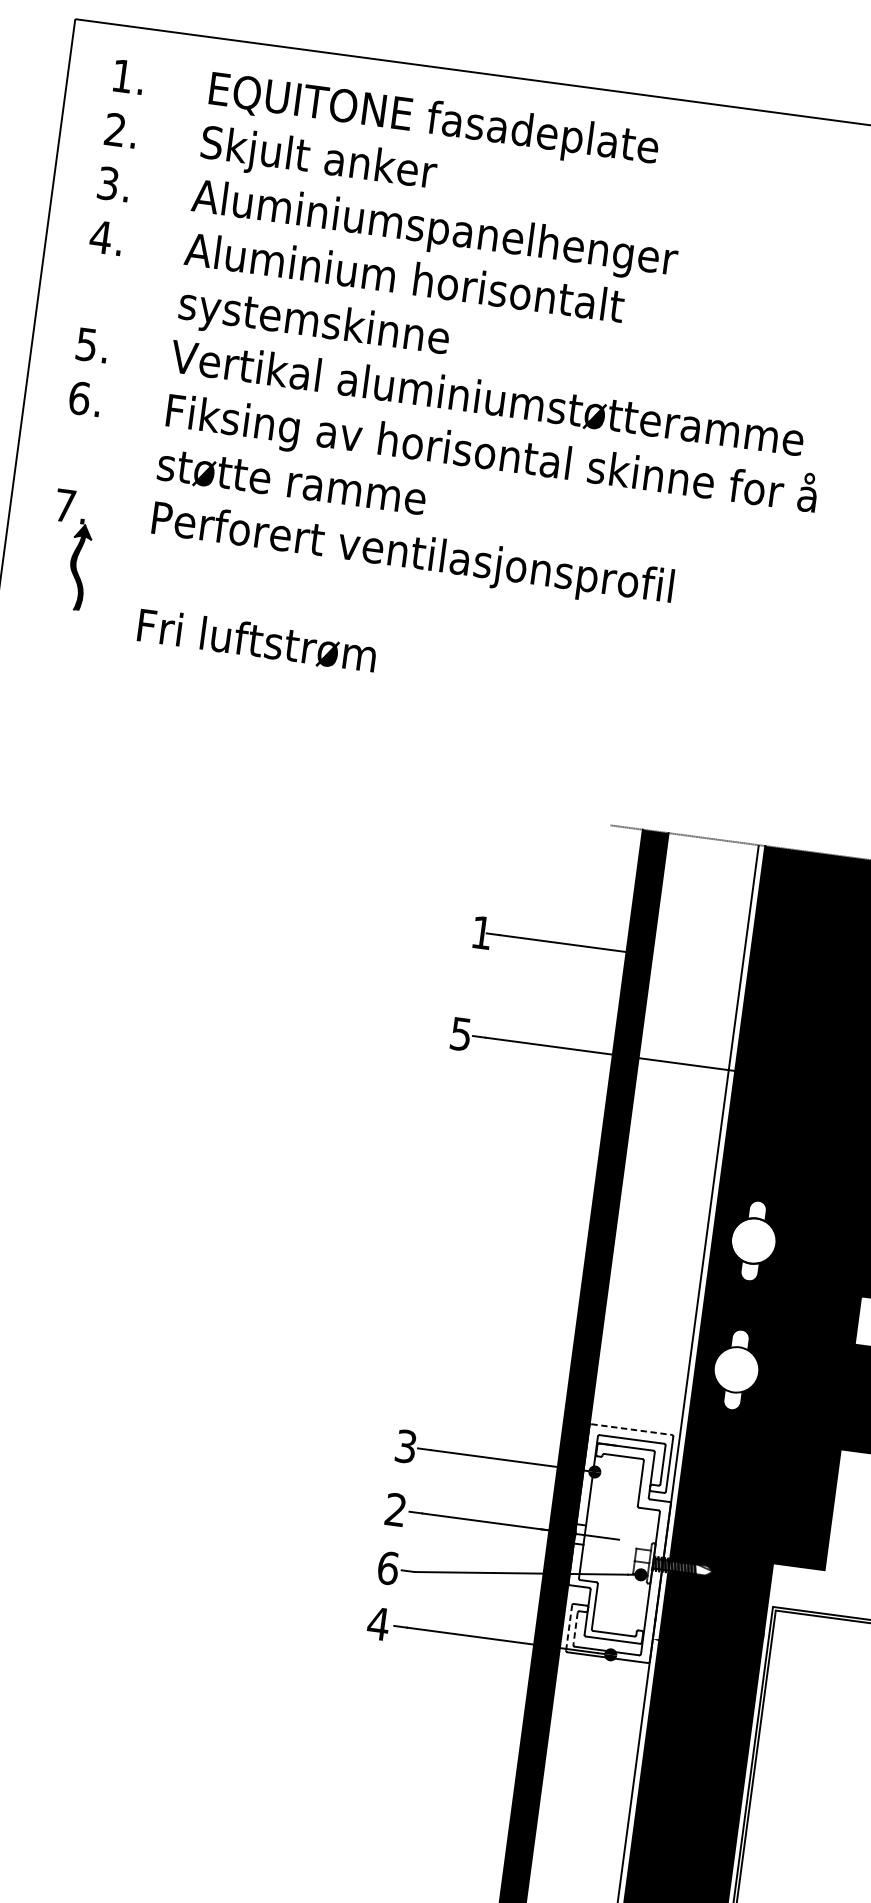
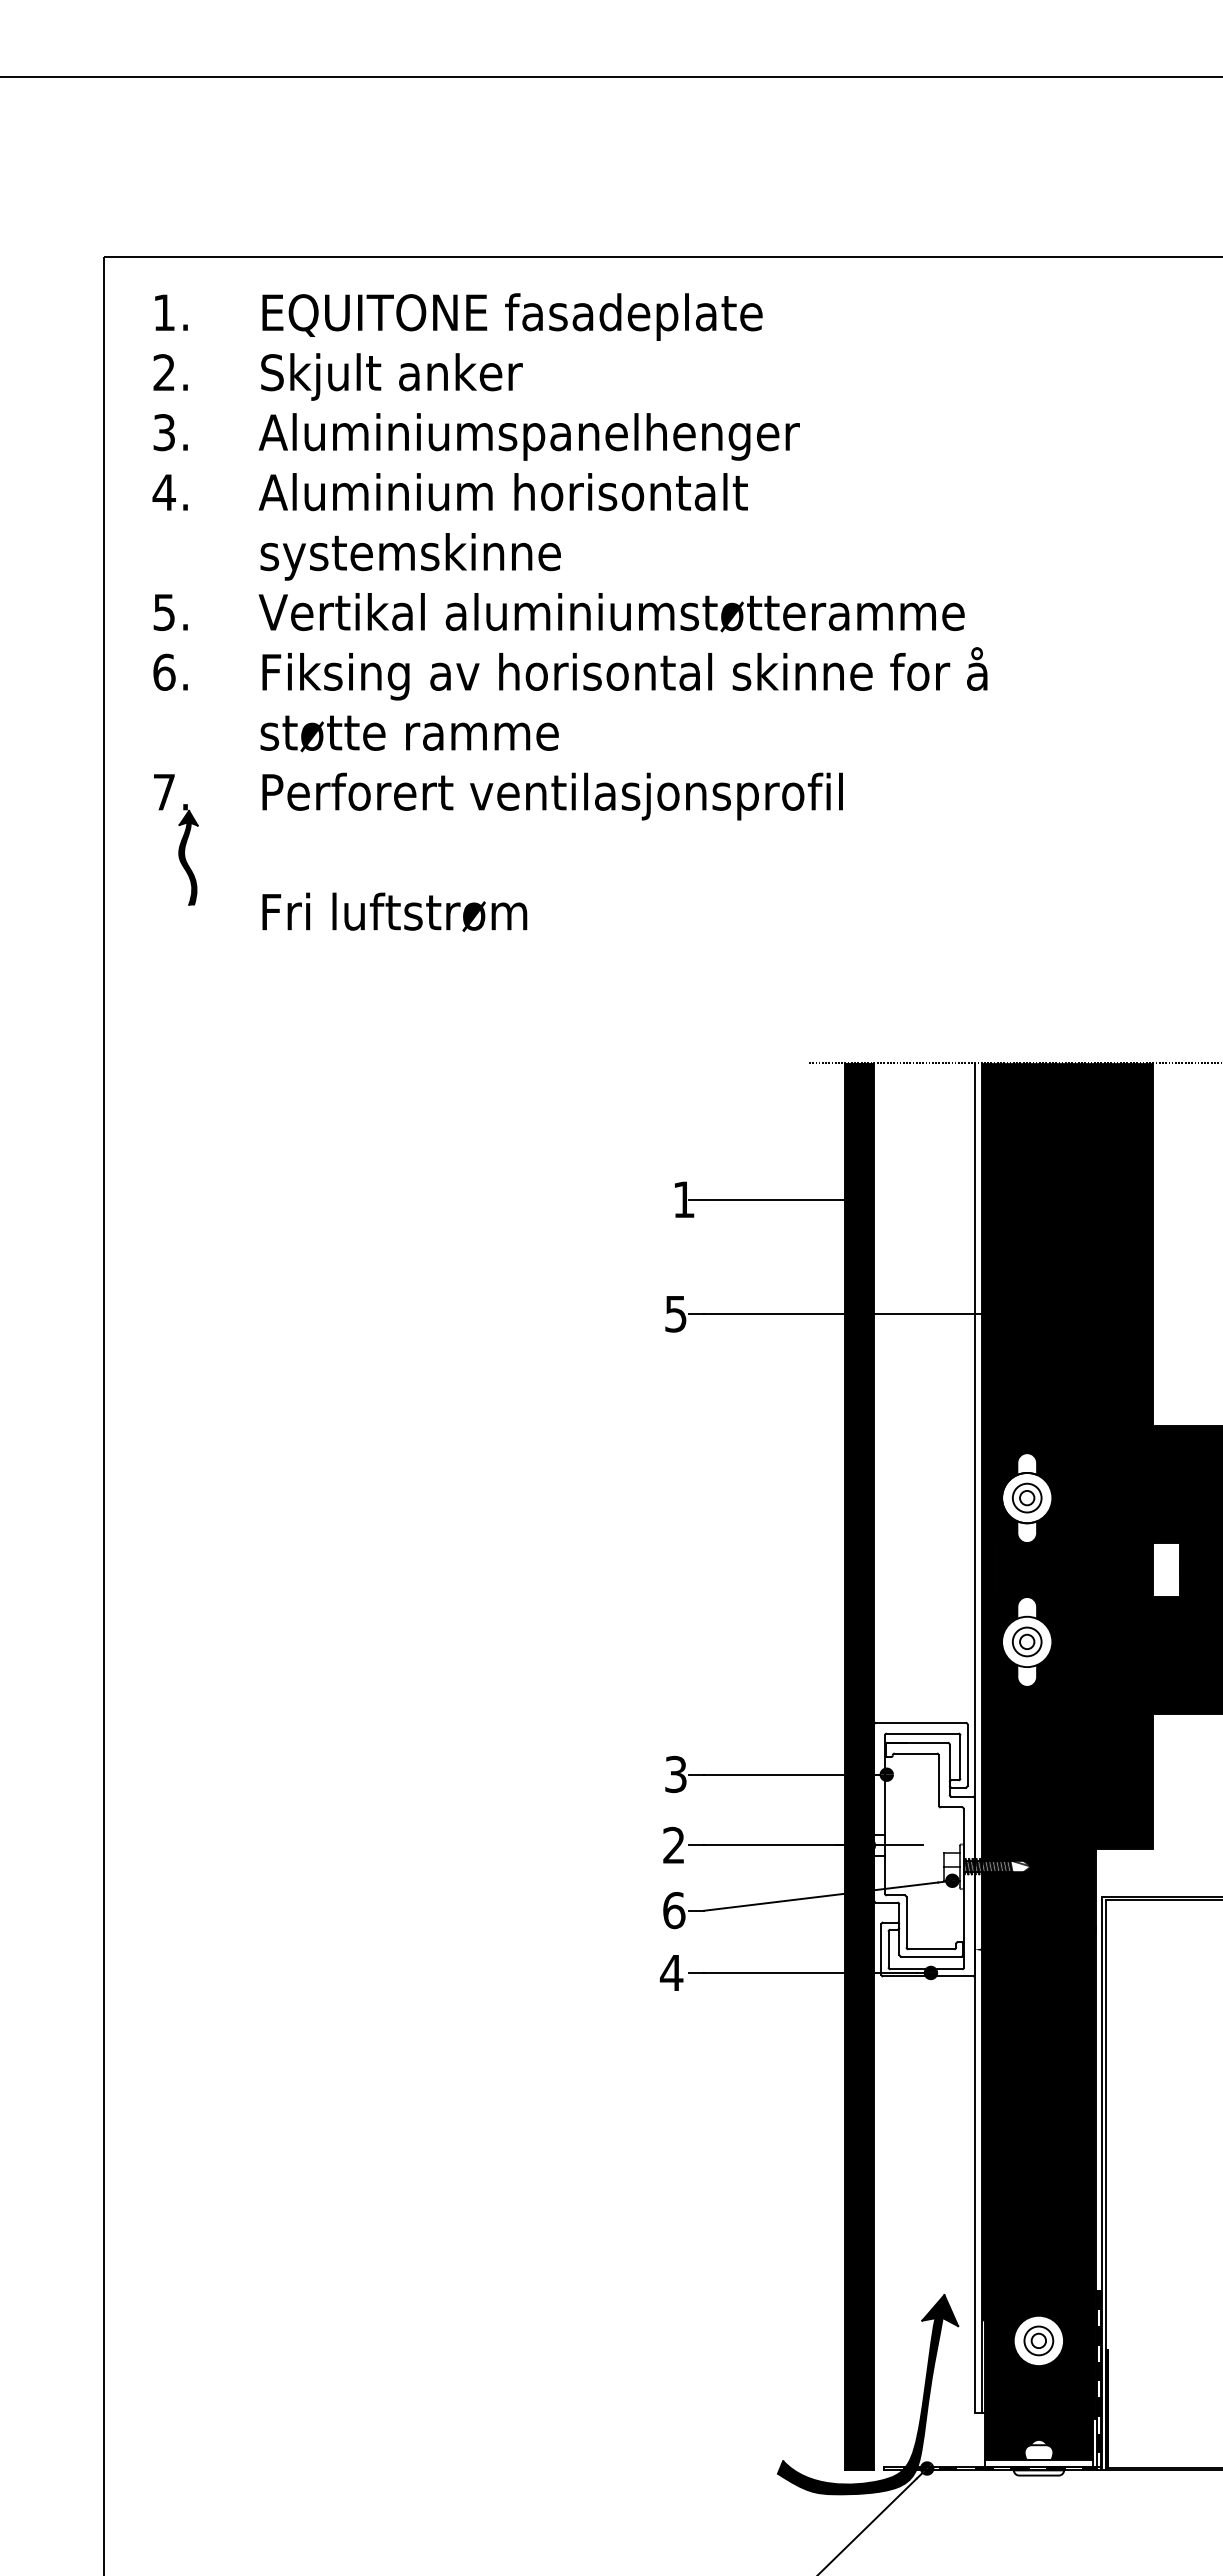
part: (754, 1240) -> (1027, 1497), added
part: (736, 1369) -> (1027, 1641), added
line: (631, 1429) -> (920, 1722), dashed -> solid
line: (569, 1627) -> (881, 1949), dashed -> solid
line: (575, 1628) -> (888, 1949), dashed -> solid

